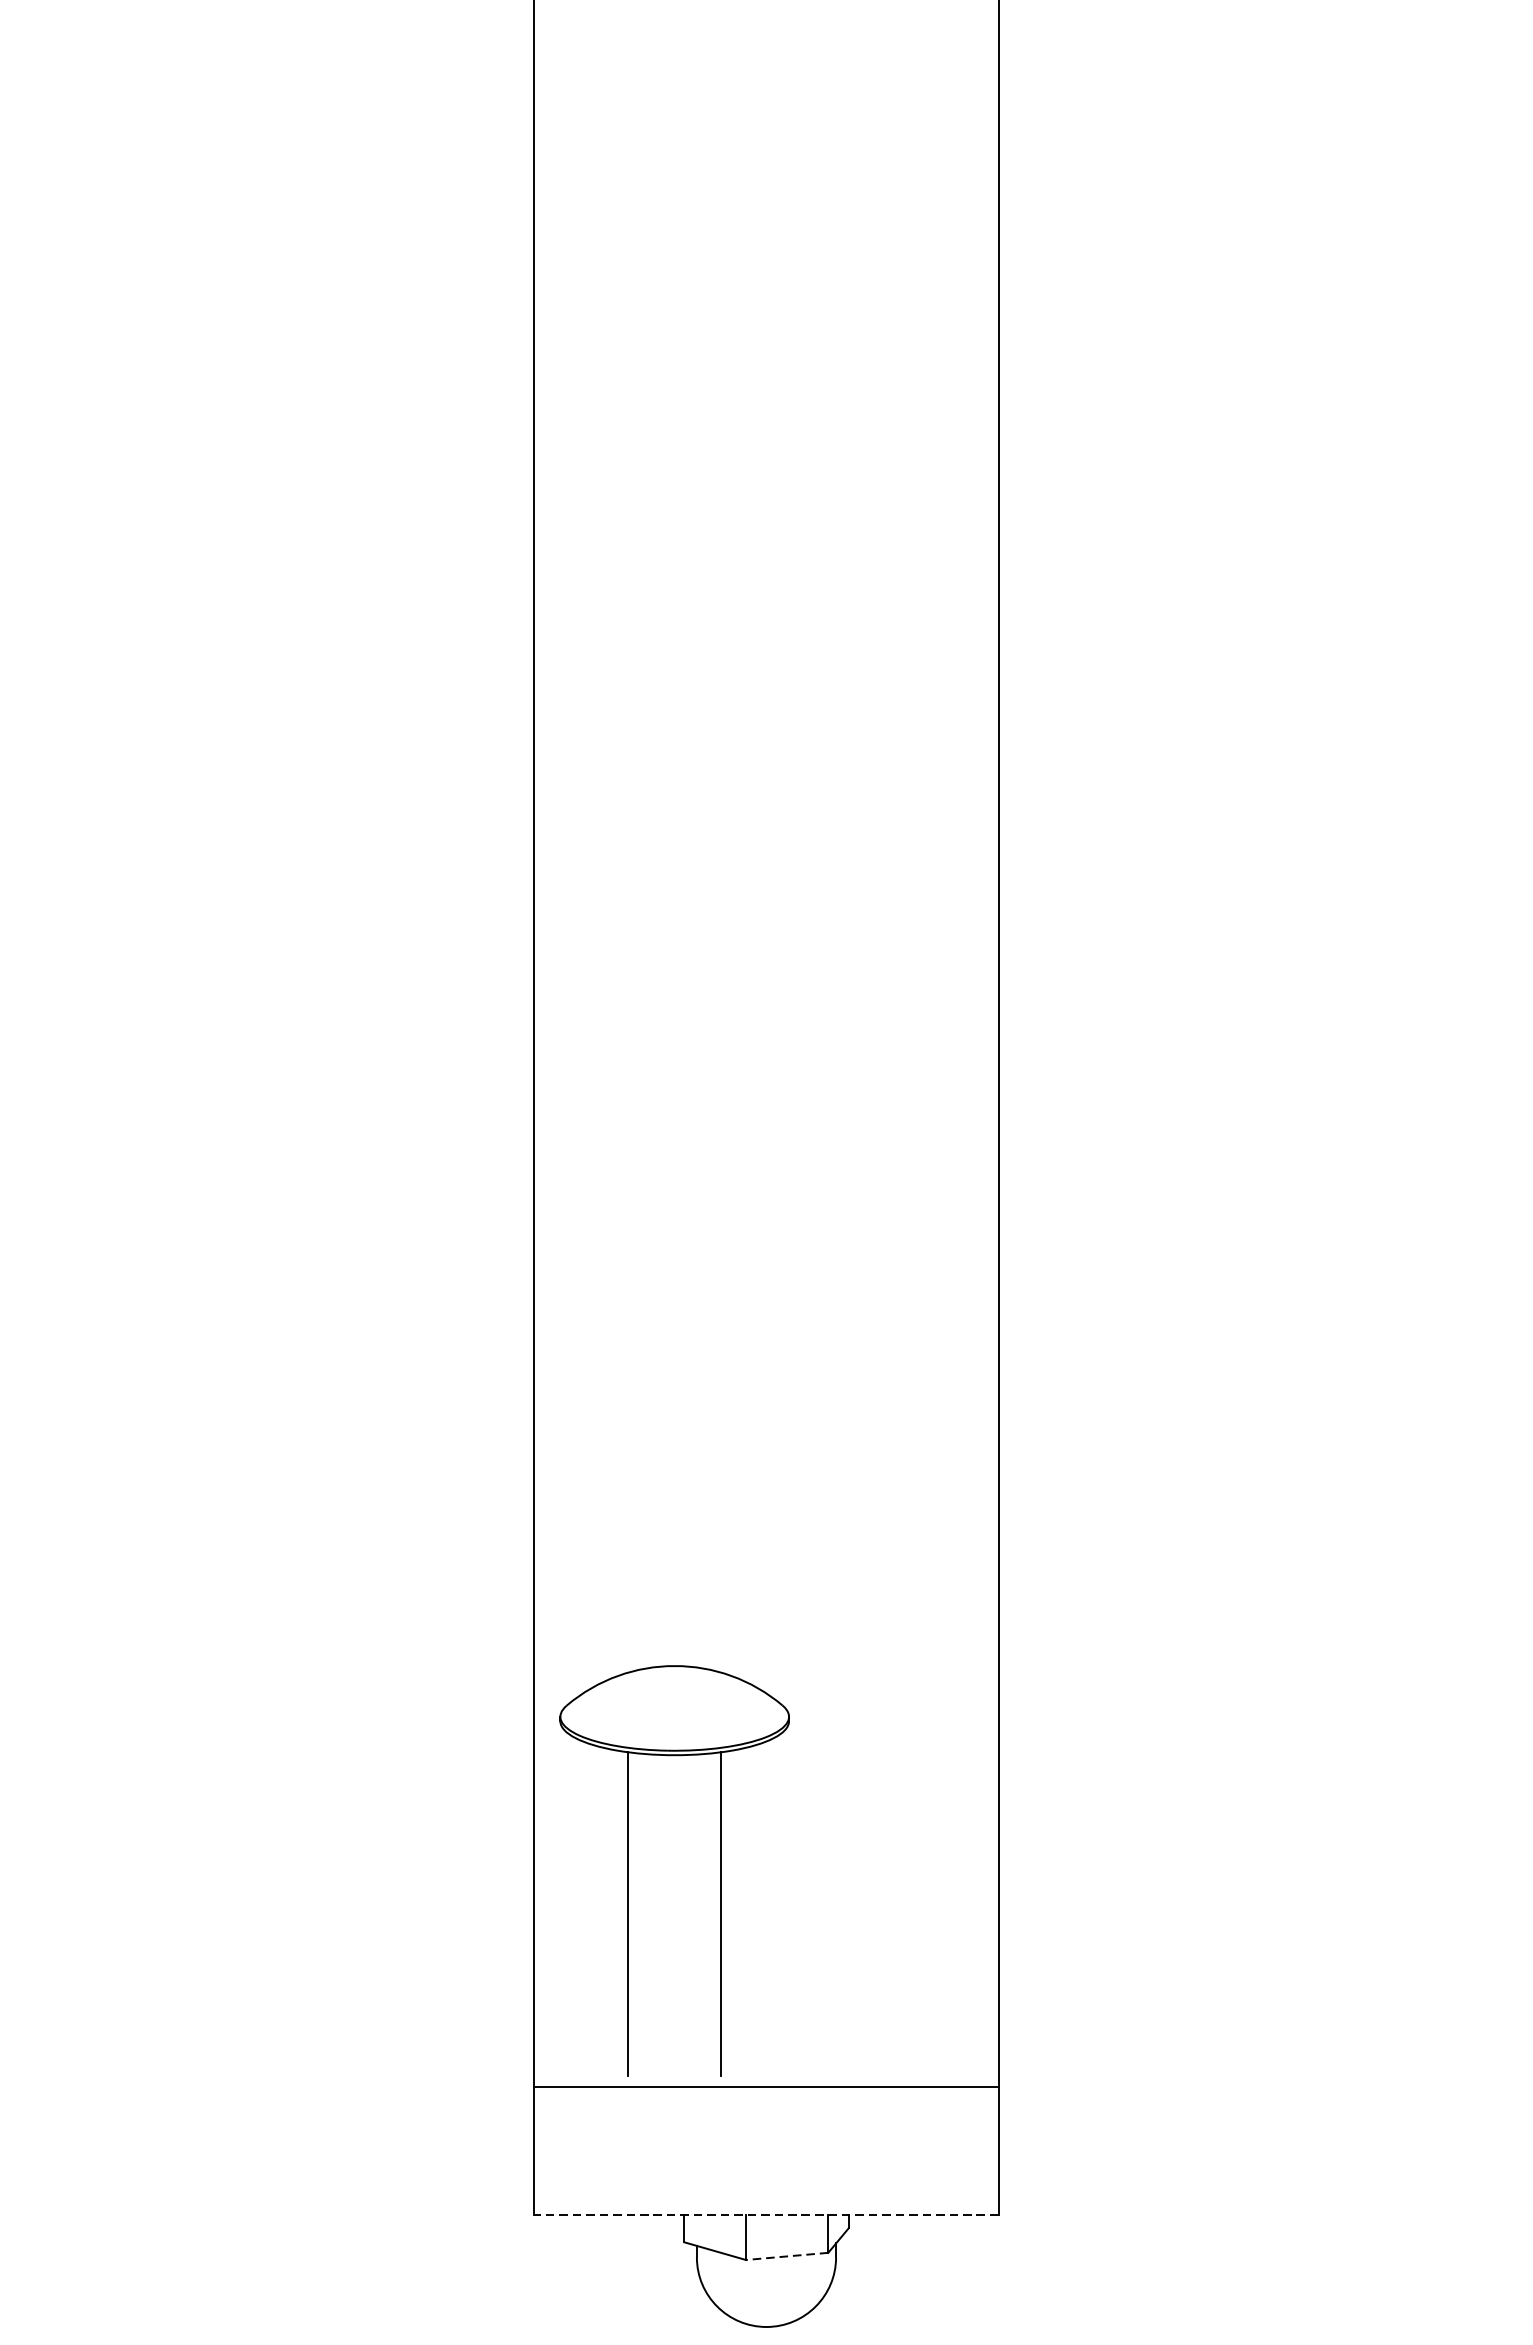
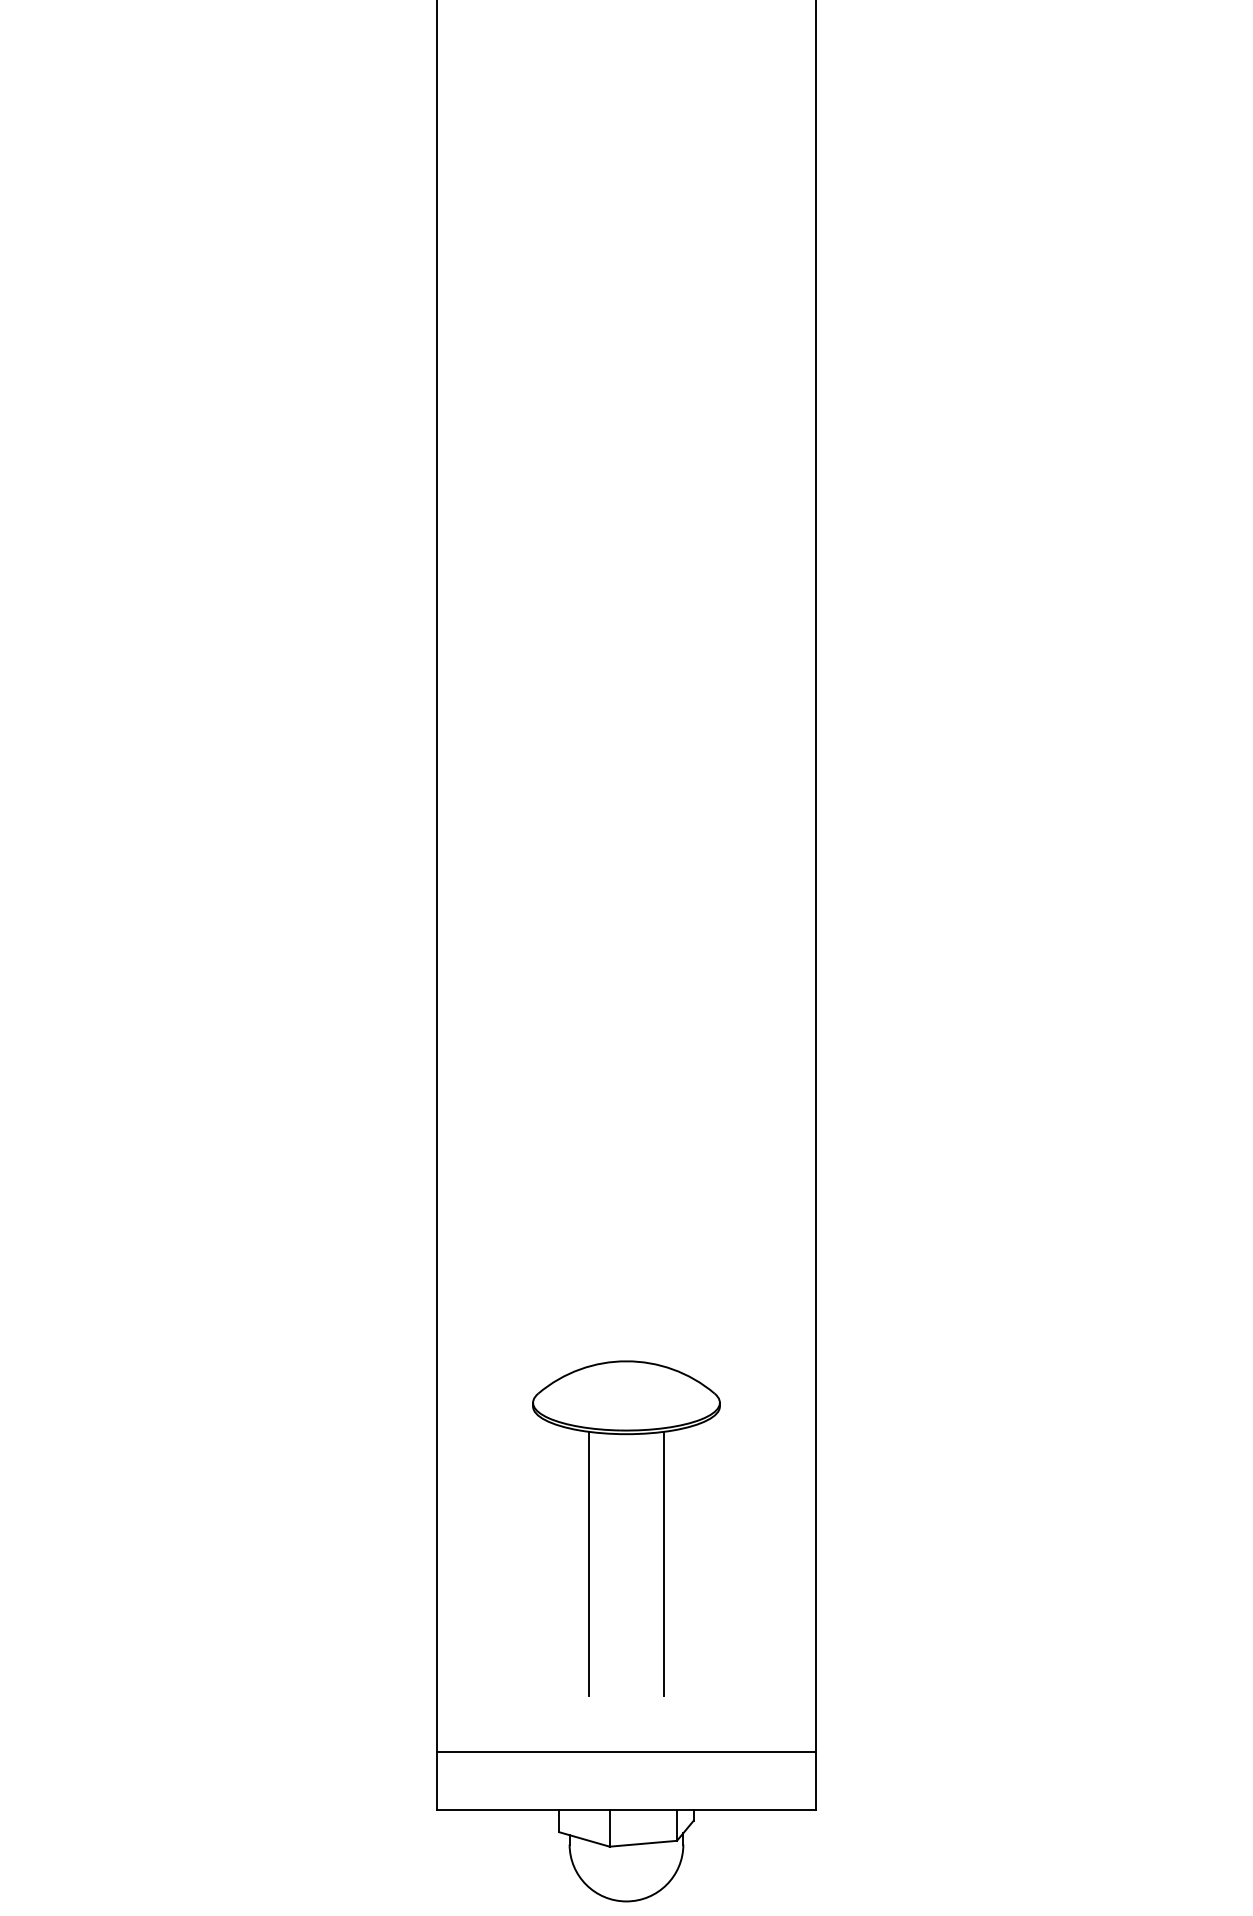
part: (629, 1870) -> (589, 1528), moved
line: (766, 2085) -> (626, 1751), moved
line: (766, 2214) -> (626, 1809), dashed -> solid
line: (787, 2256) -> (643, 1843), dashed -> solid

